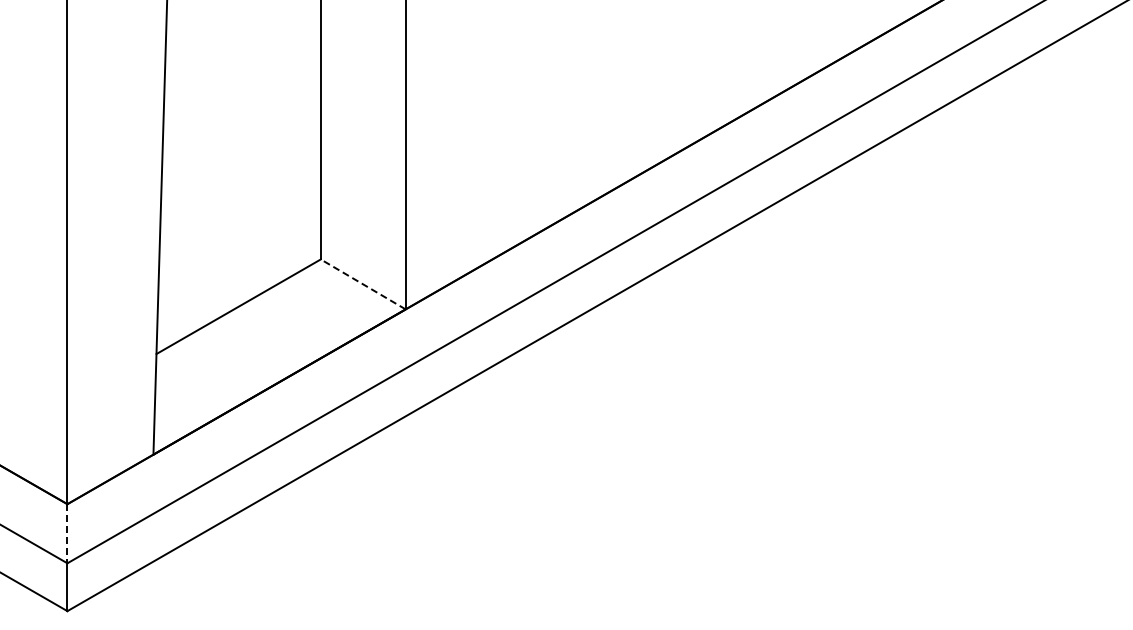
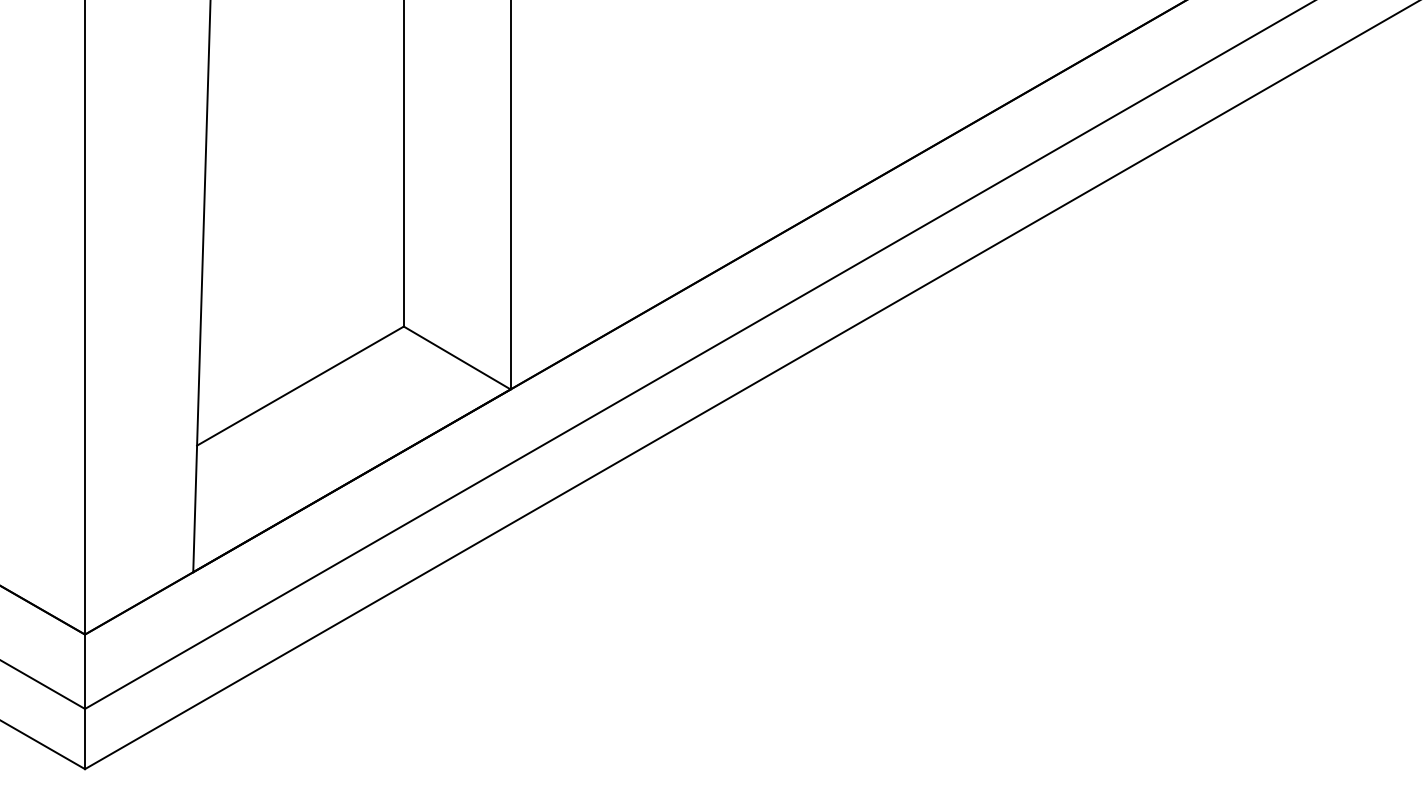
line: (362, 284) -> (456, 358), dashed -> solid
line: (67, 533) -> (85, 671), dashed -> solid

